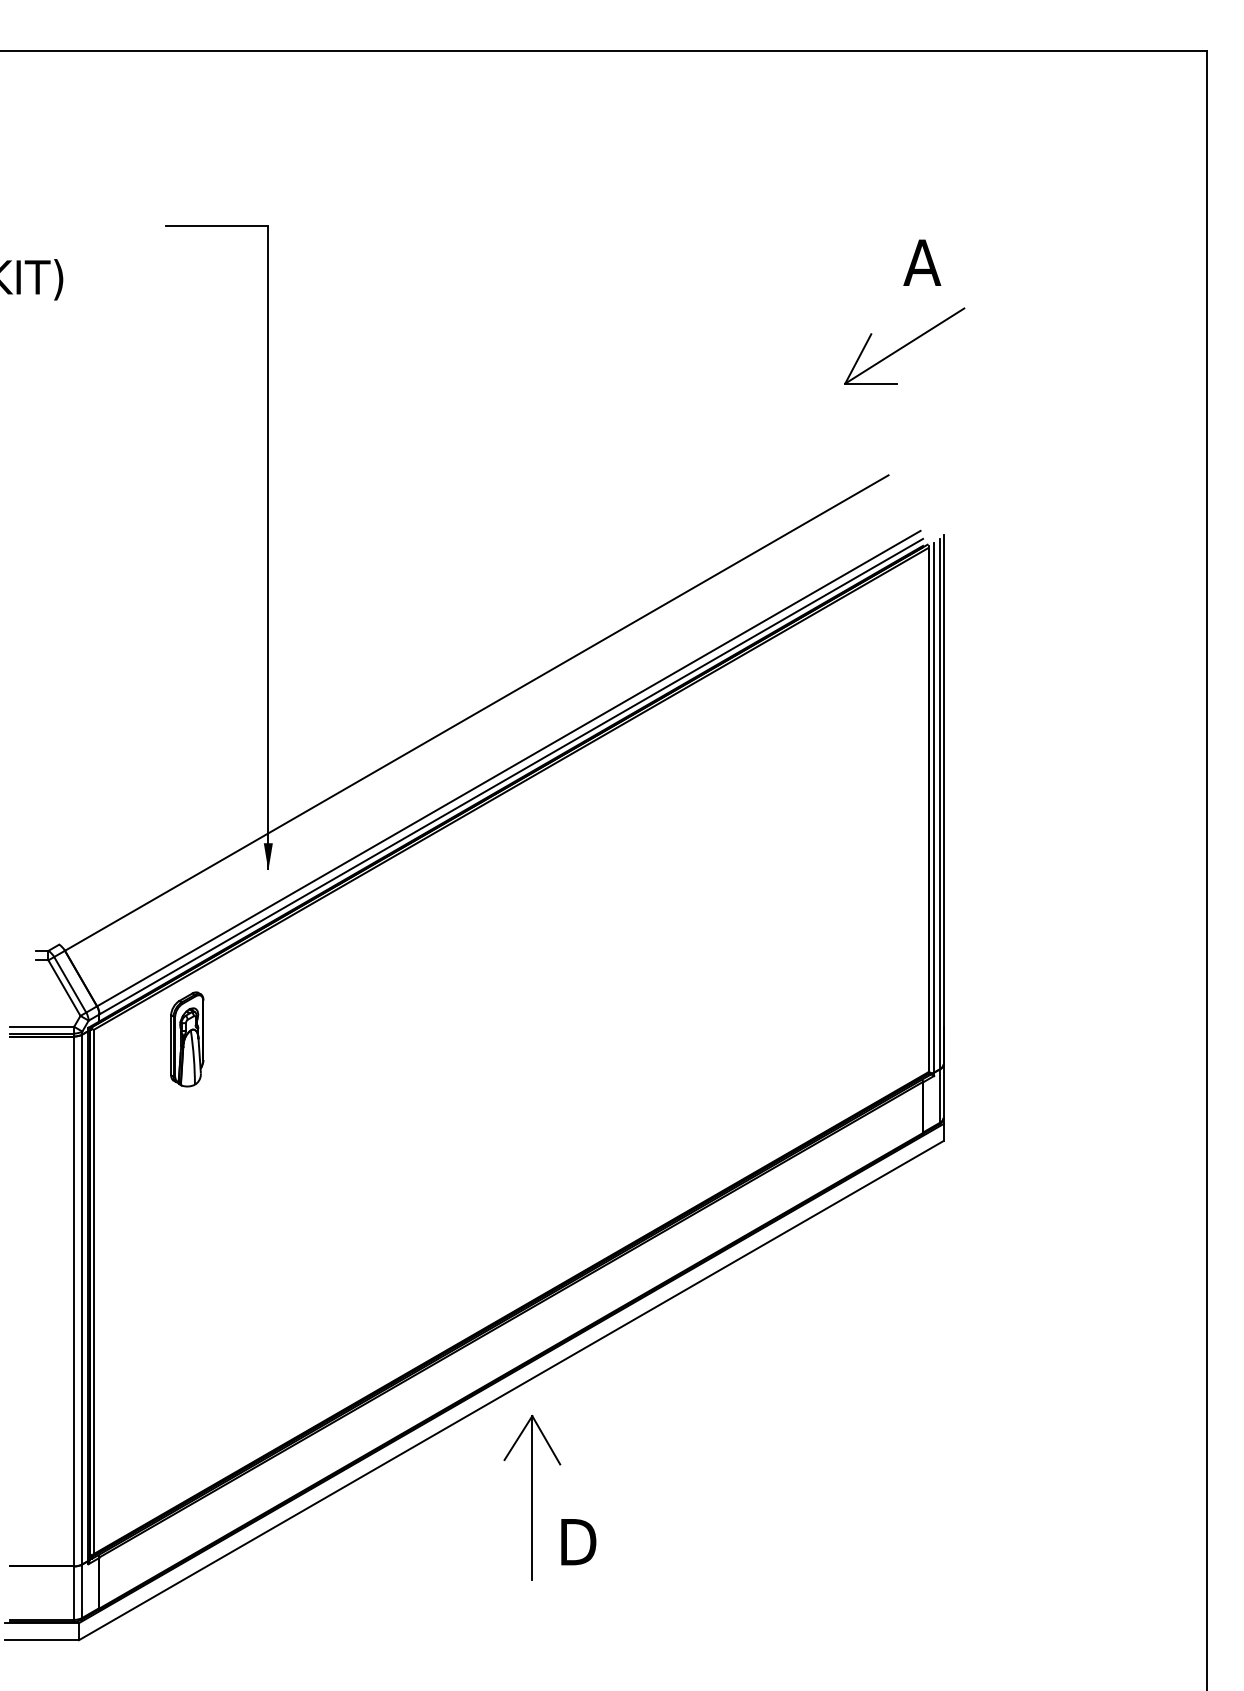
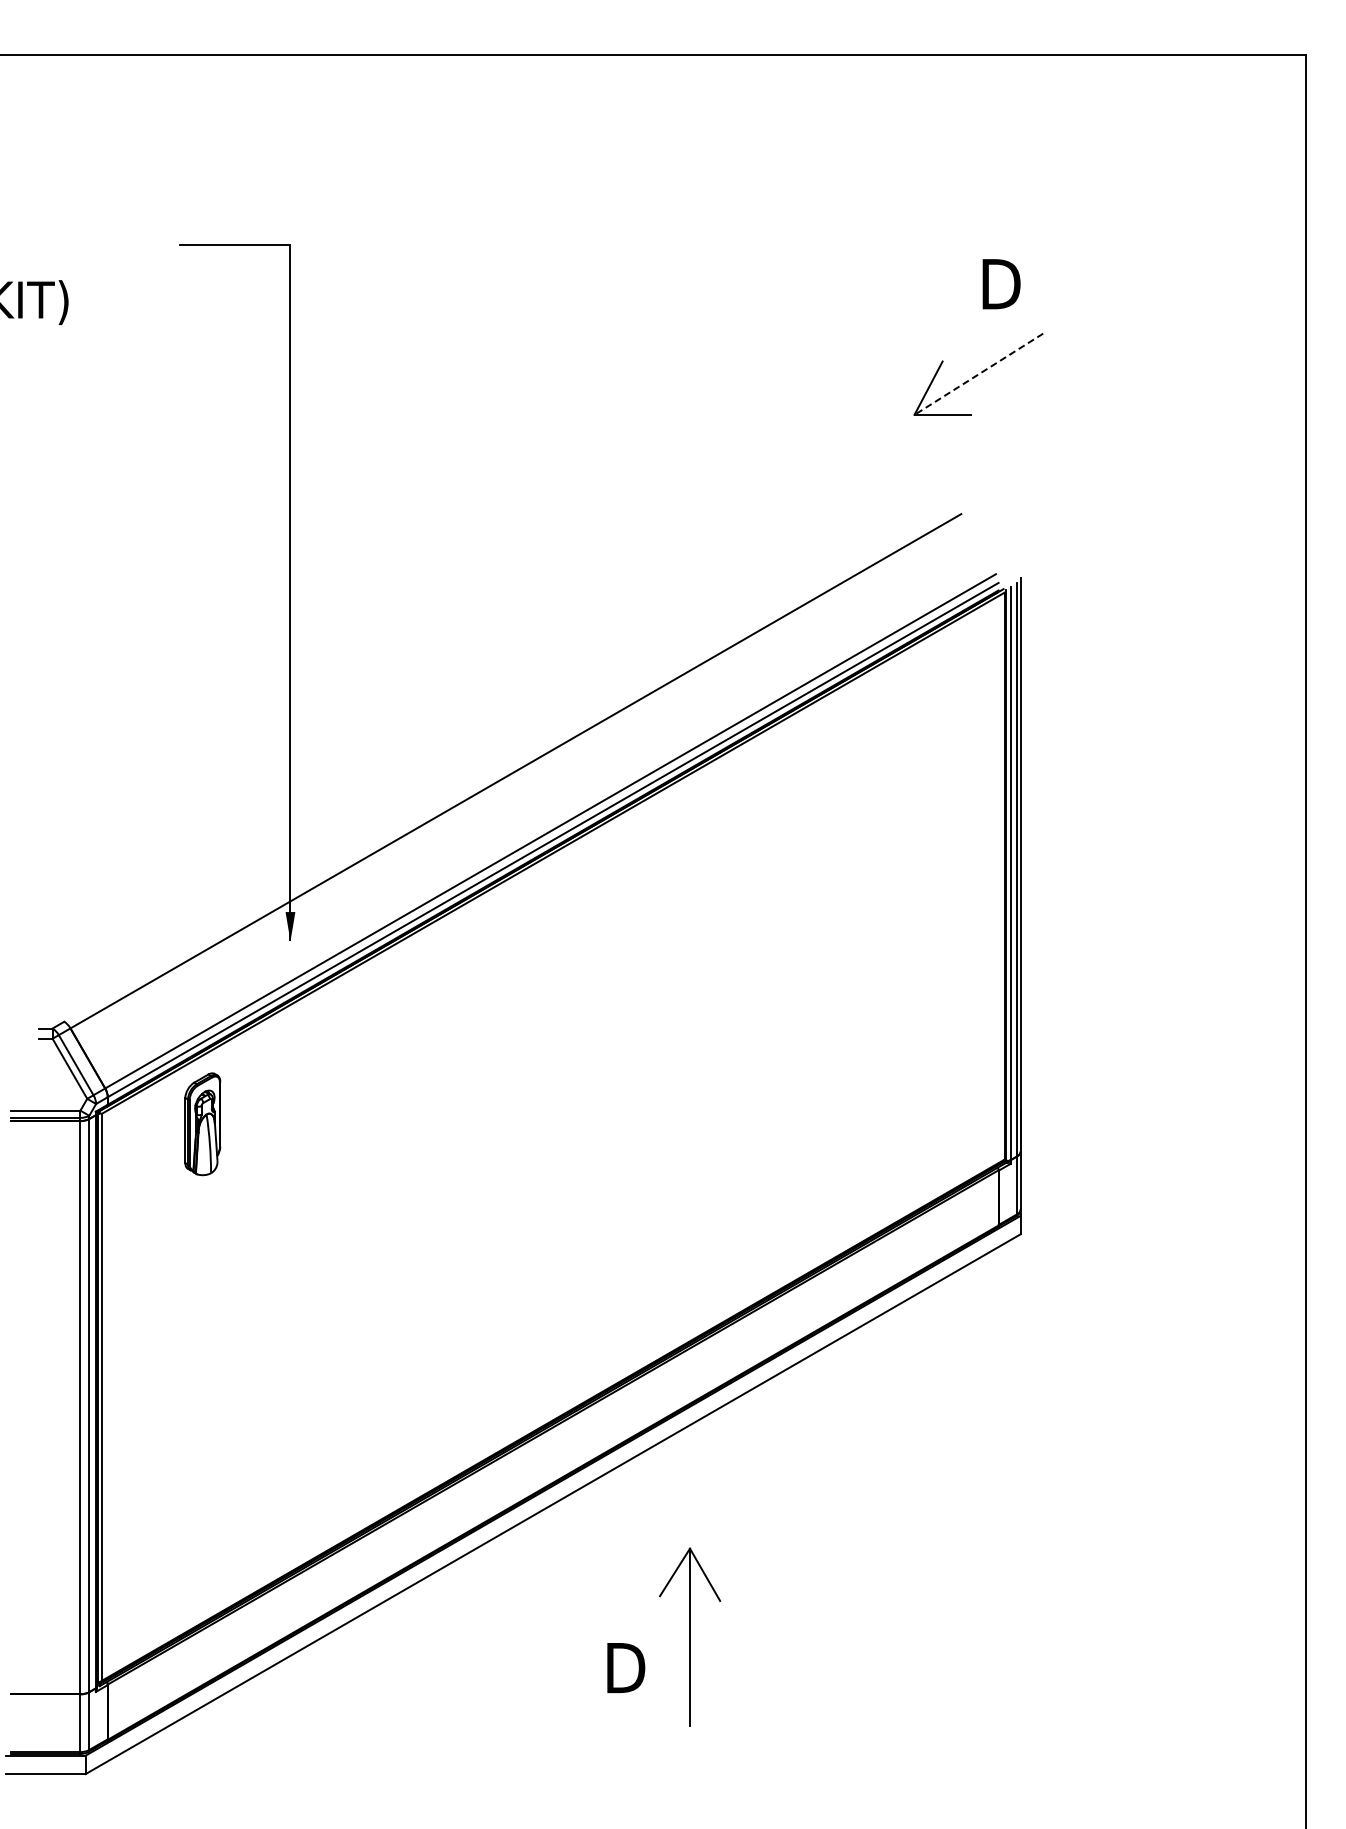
text: (922, 263) -> (998, 284), A -> D
line: (904, 346) -> (978, 374), solid -> dashed
part: (531, 1497) -> (689, 1636), moved

